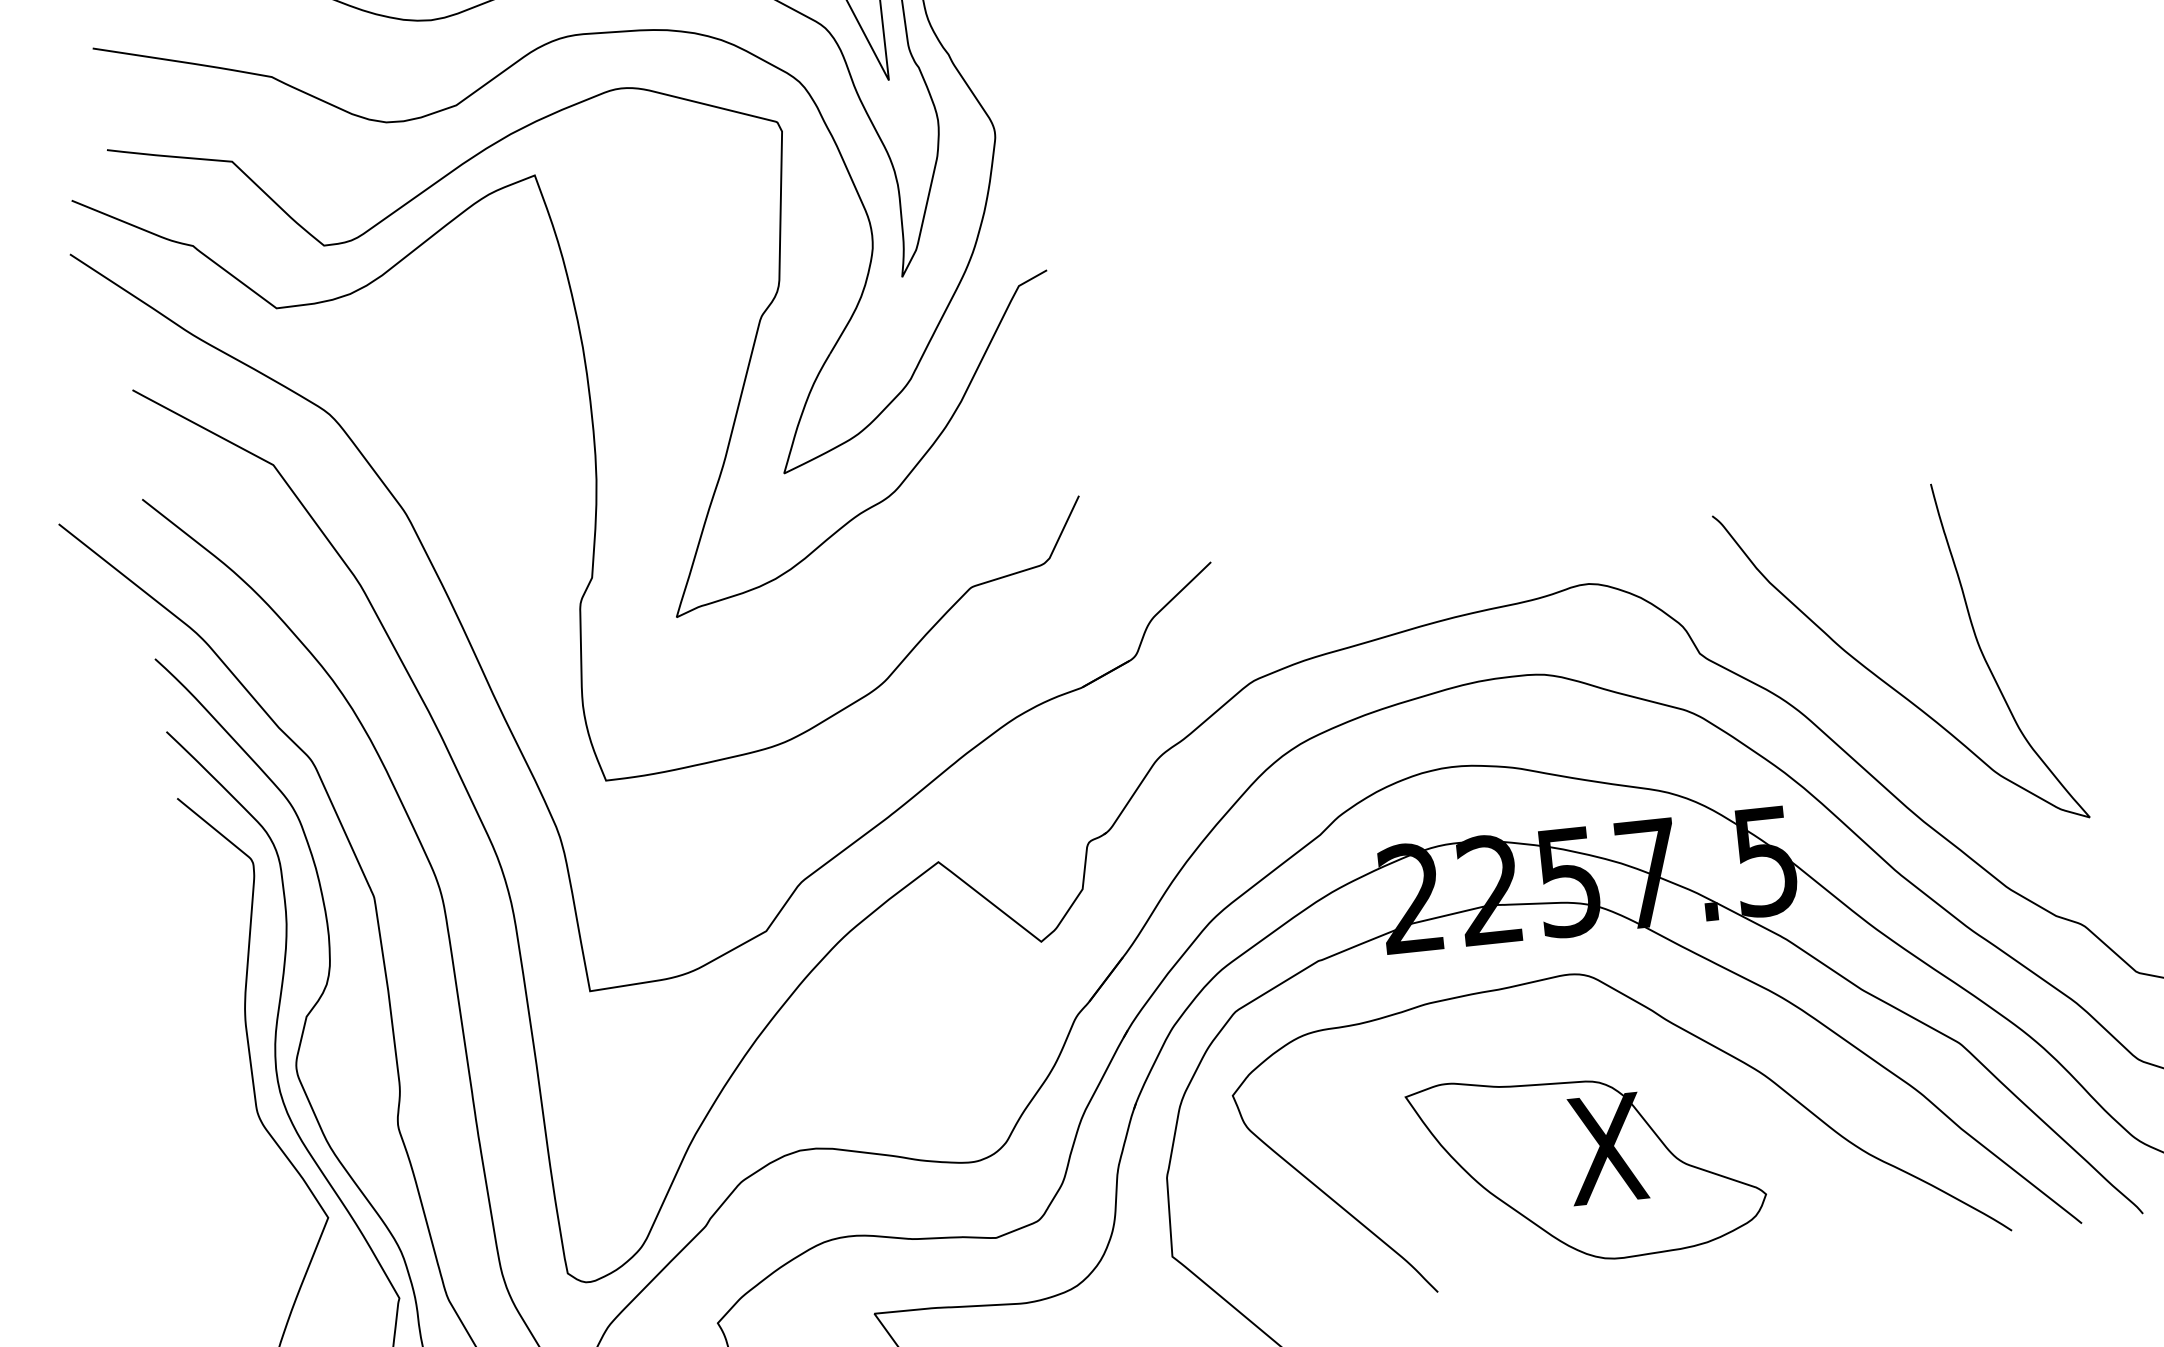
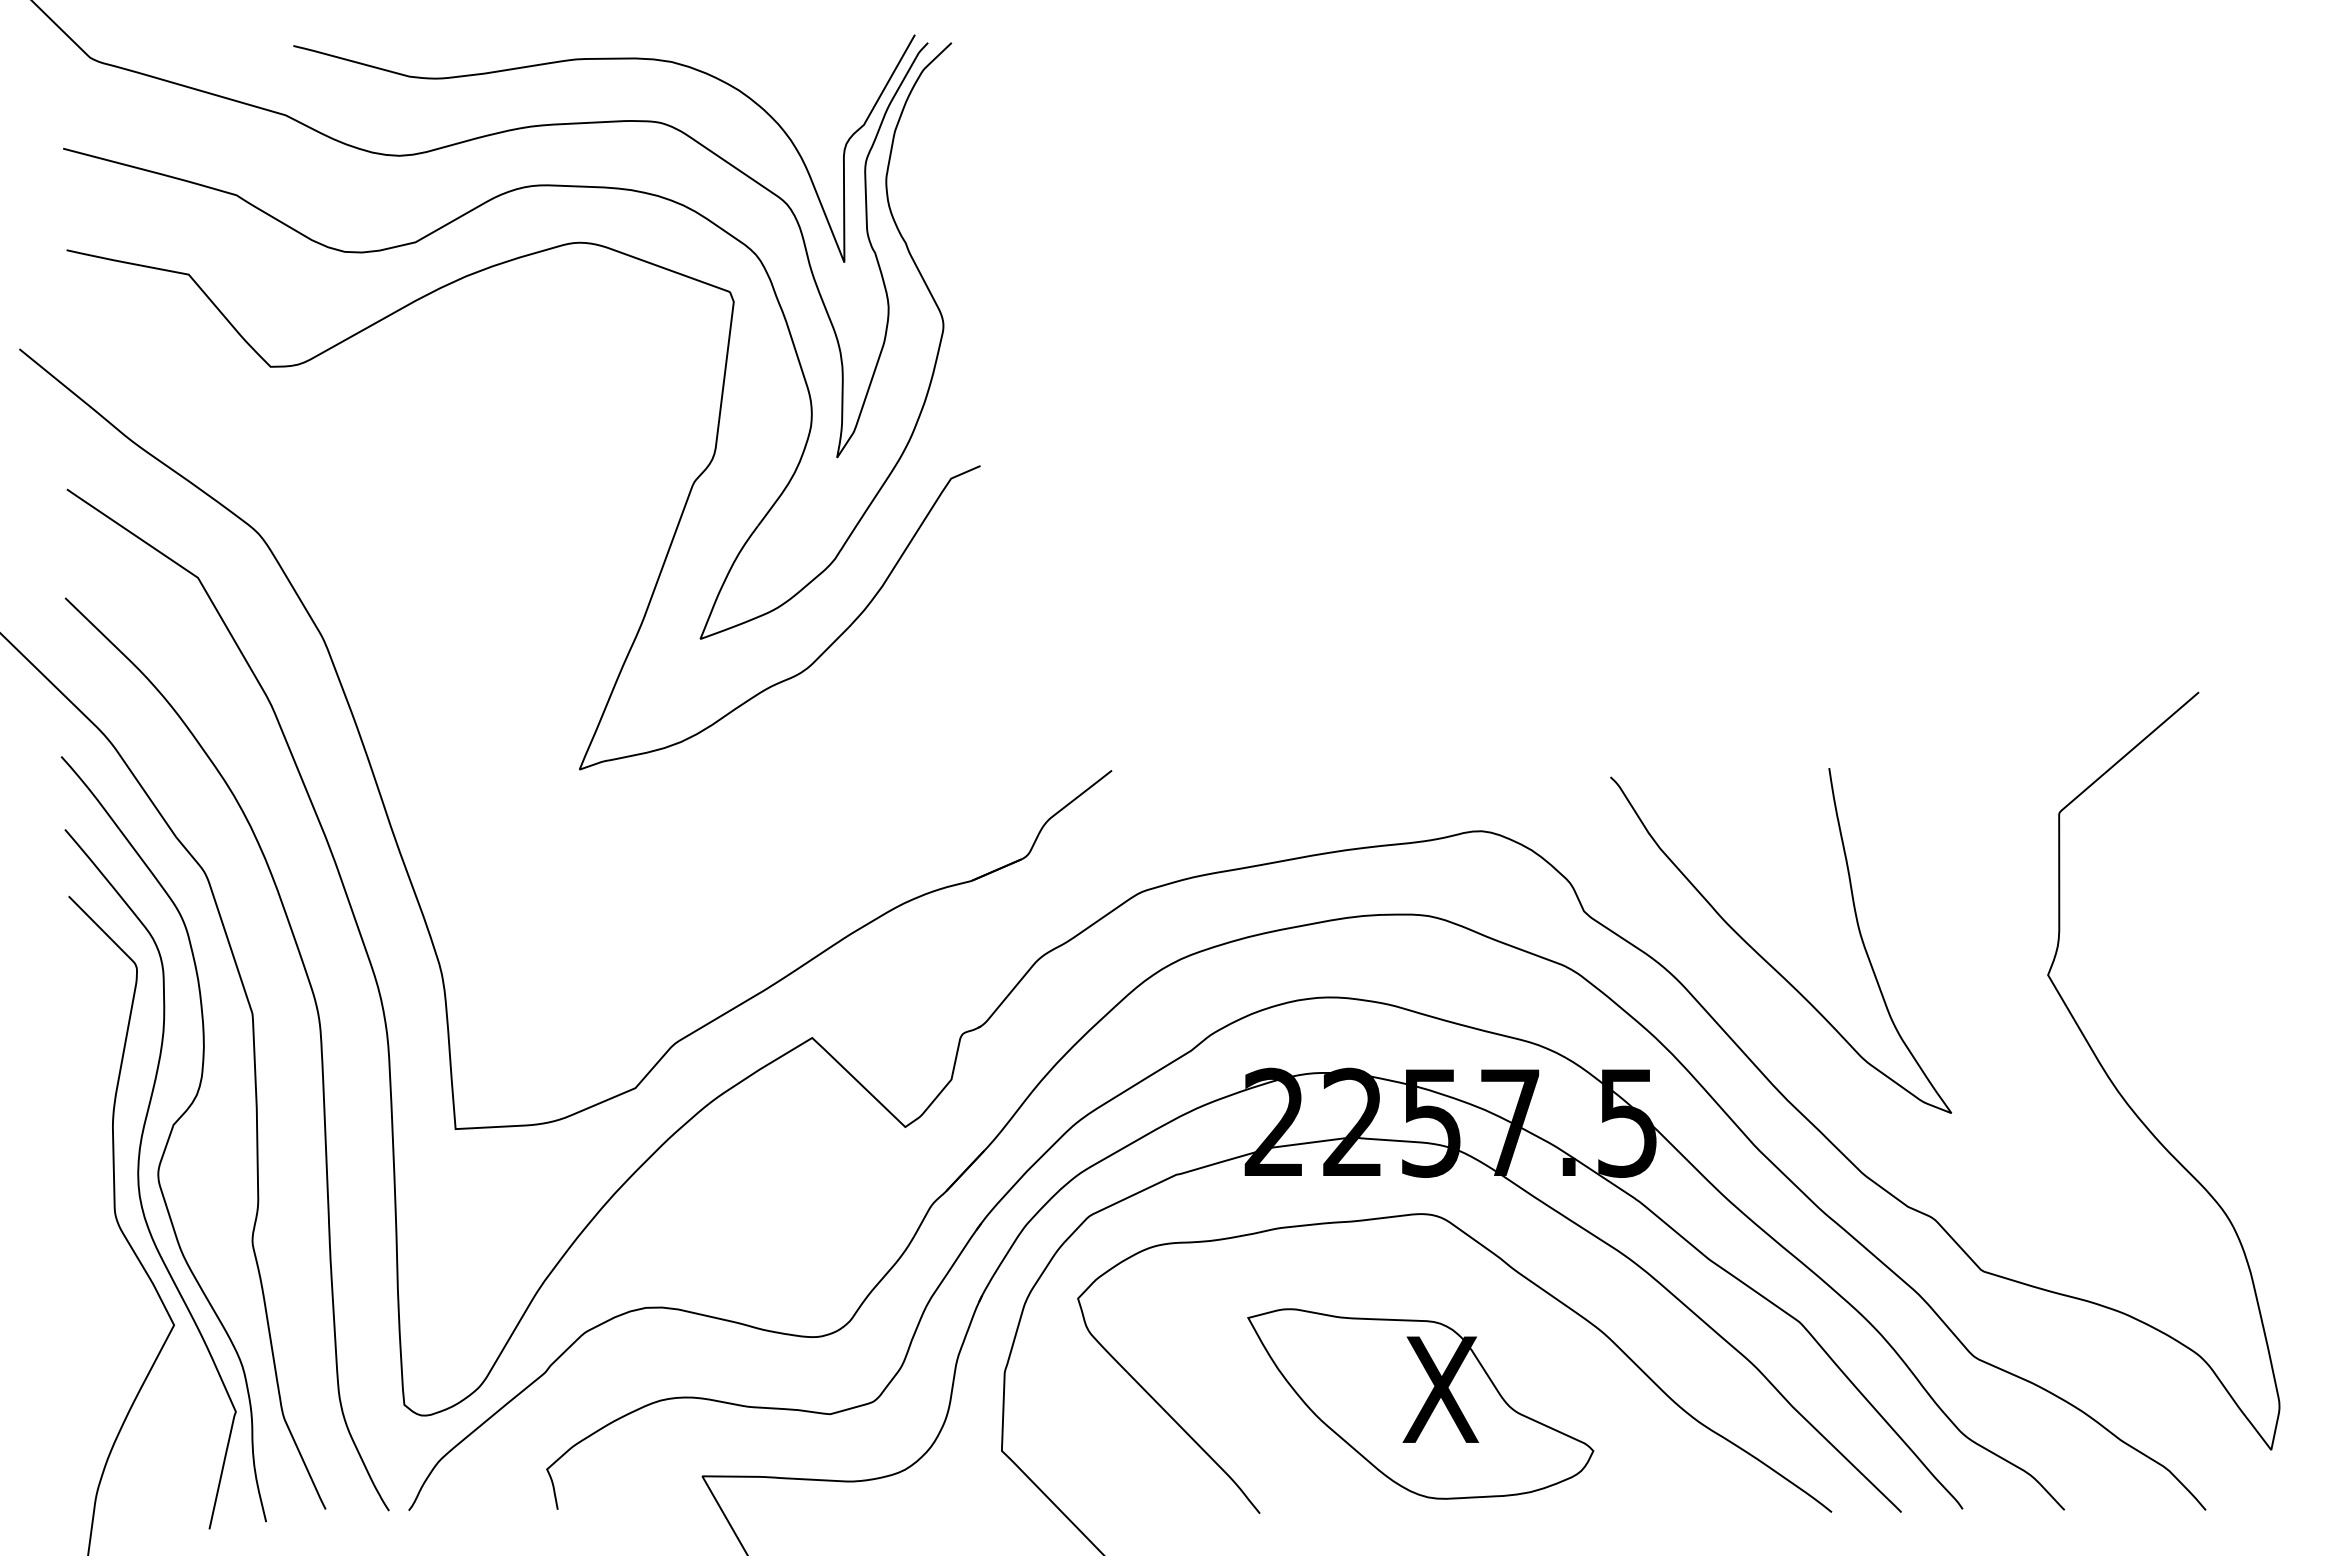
curve: (594, 464) -> (514, 610), removed

